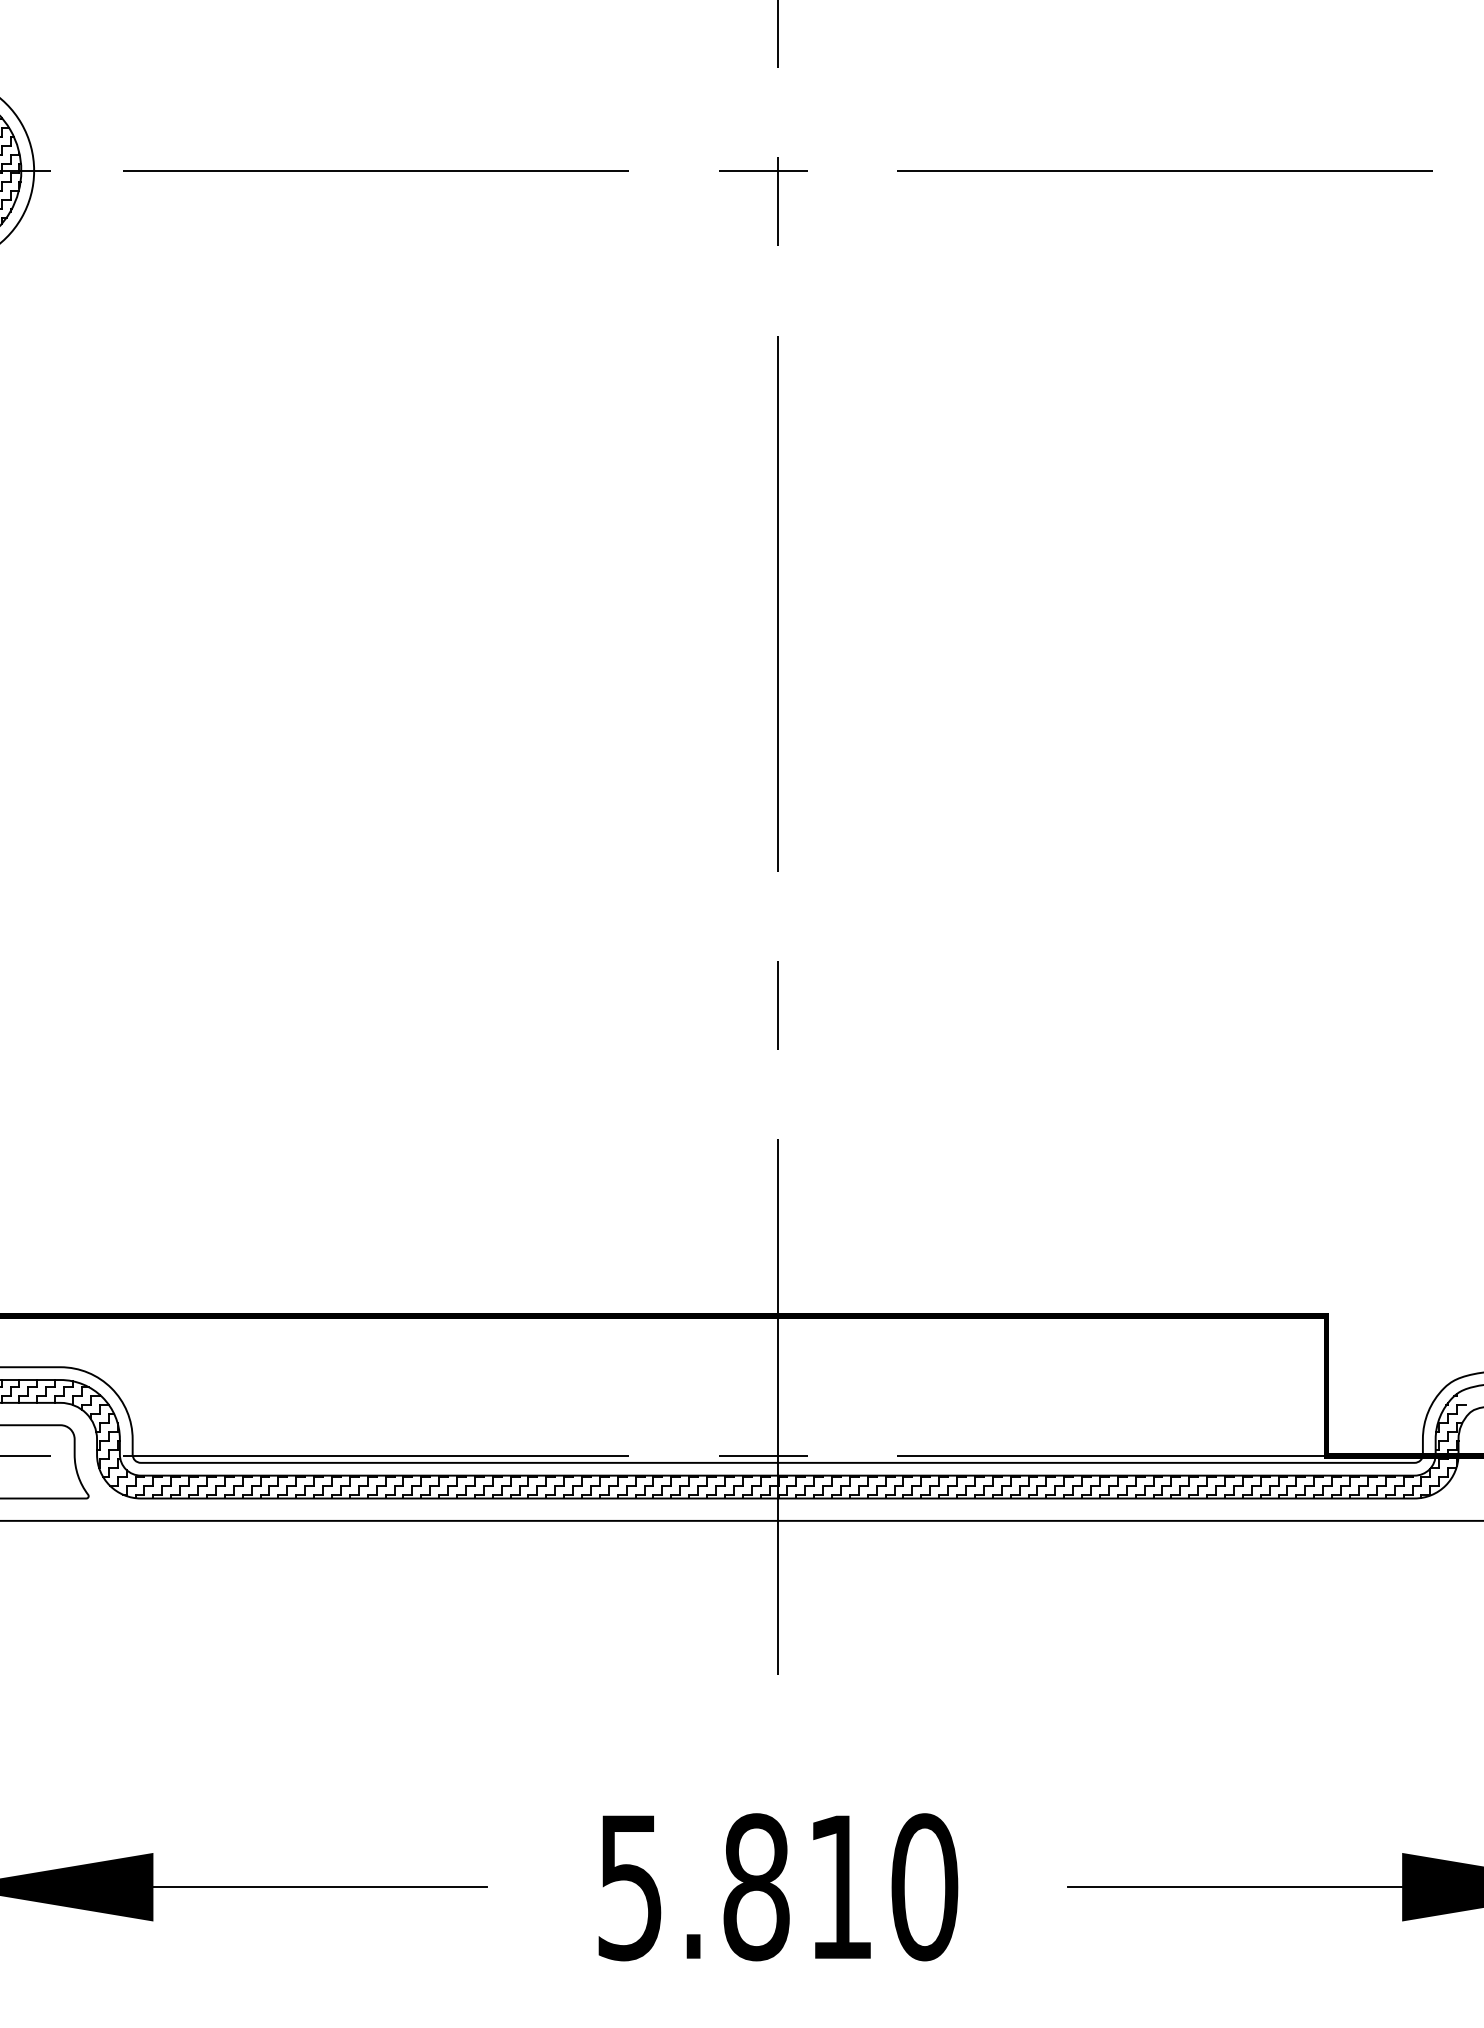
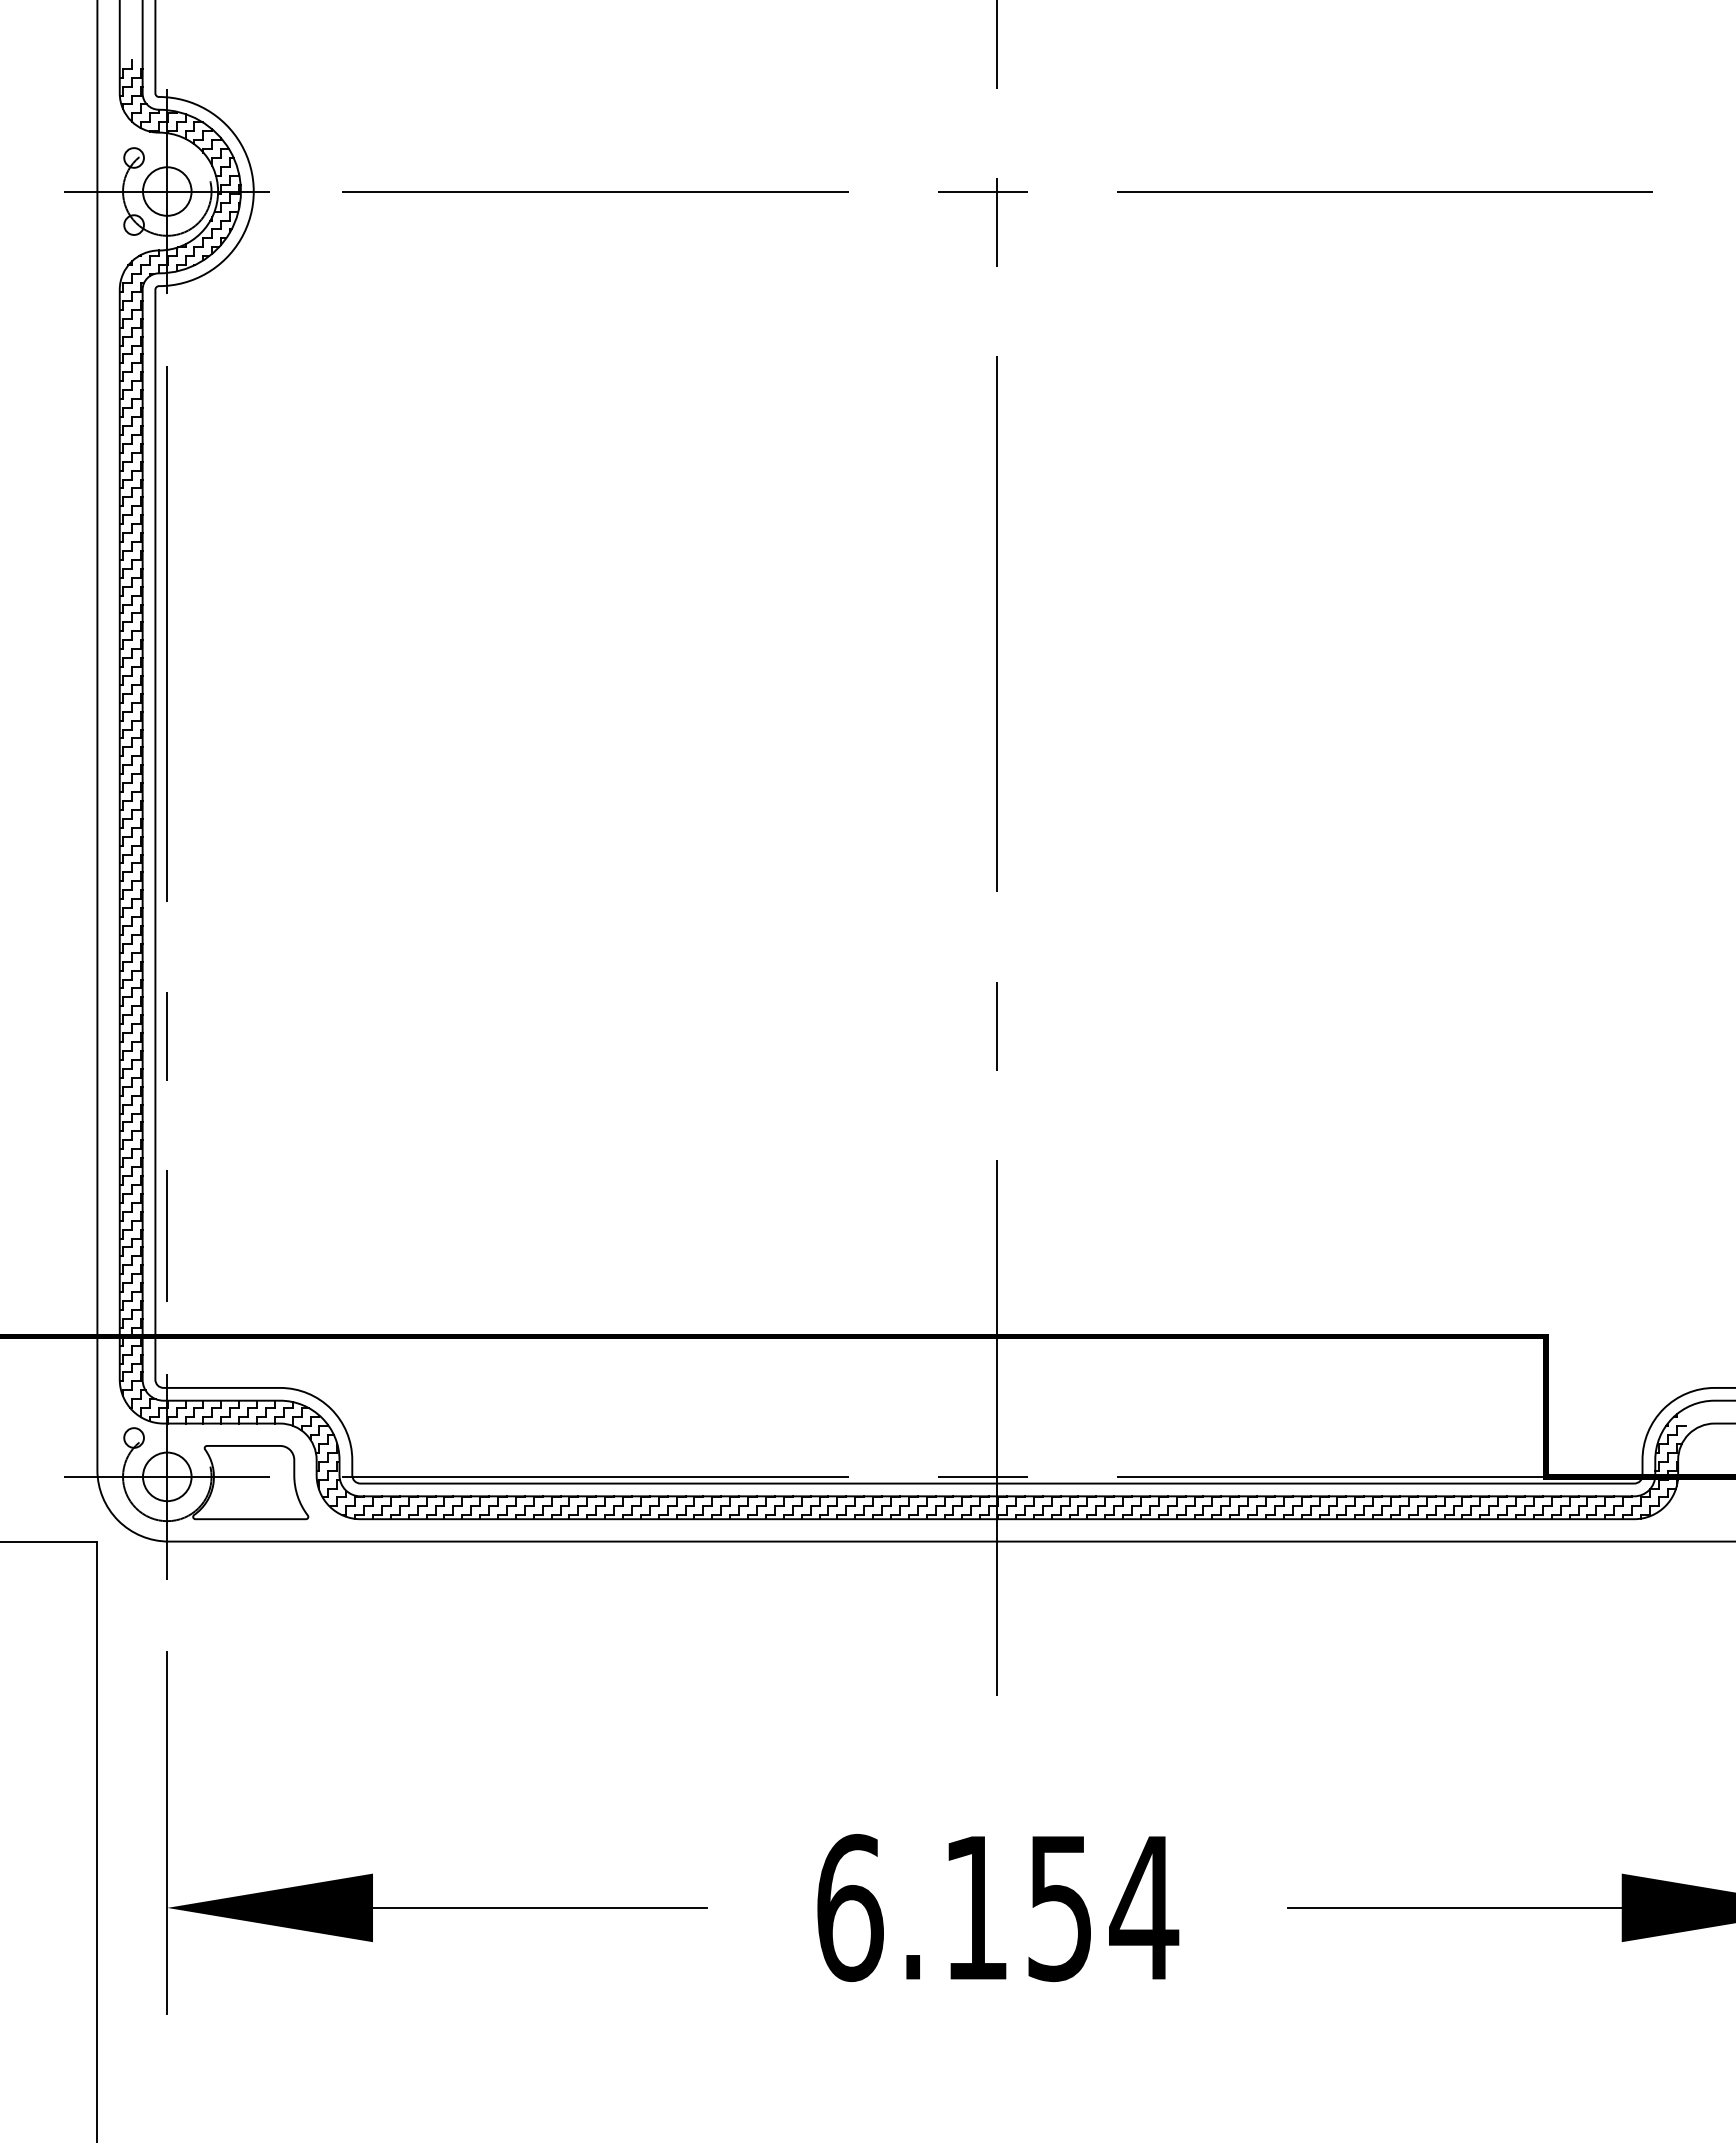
text: (778, 1887) -> (998, 1908), 5.810 -> 6.154

